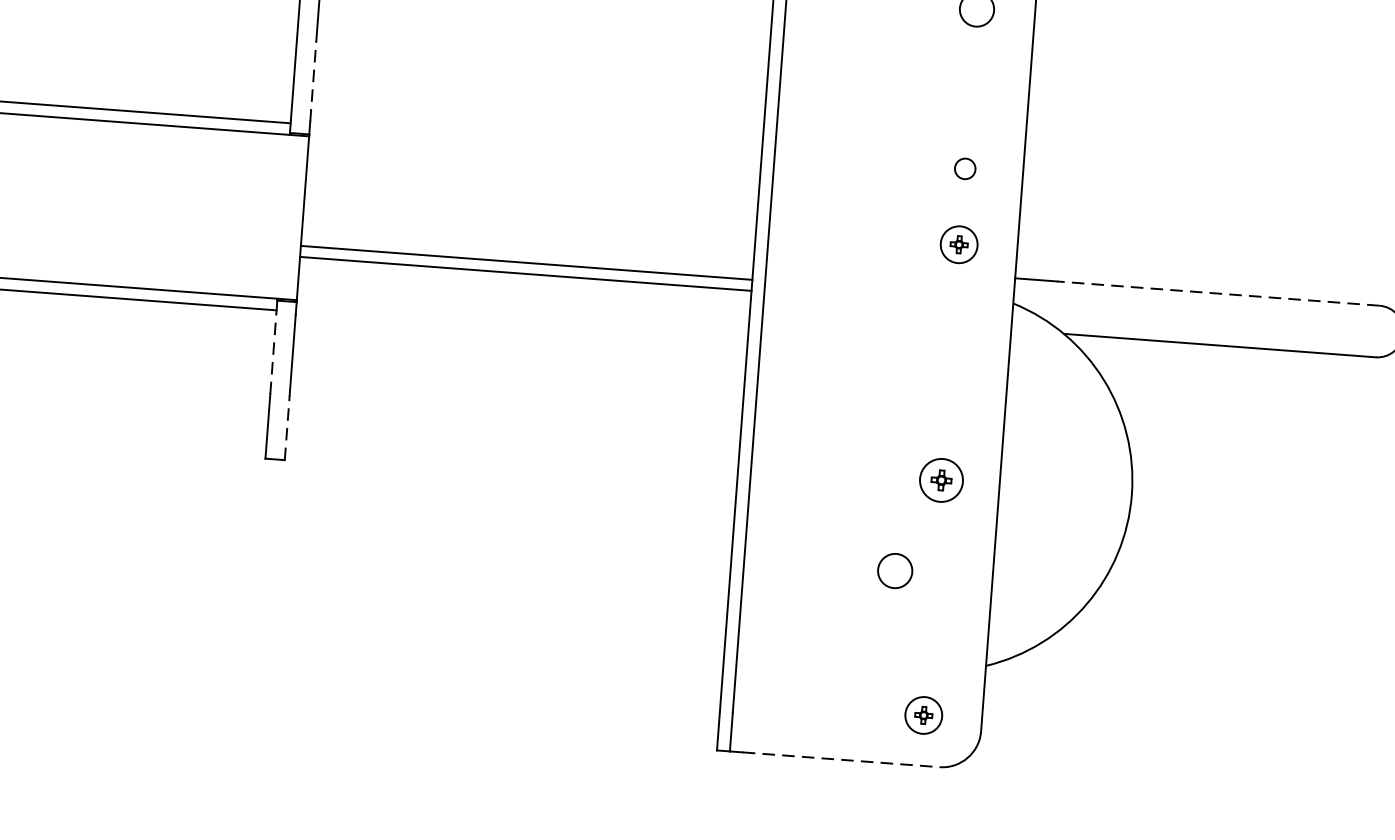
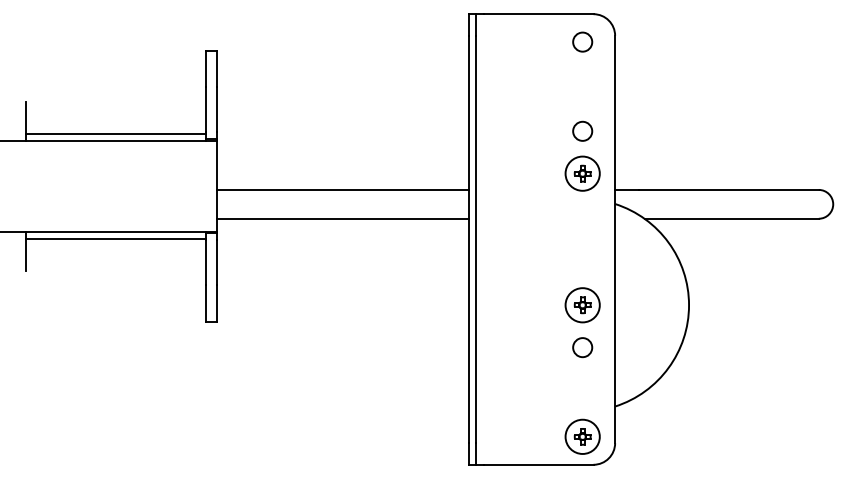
line: (312, 80) -> (216, 109), dashed -> solid
circle: (964, 167) -> (582, 130), size x1.67
part: (958, 244) -> (582, 173), size x1.67
line: (525, 262) -> (342, 218), moved
line: (525, 273) -> (342, 189), moved
line: (1218, 292) -> (728, 189), dashed -> solid
line: (274, 353) -> (206, 262), dashed -> solid
line: (286, 426) -> (216, 302), dashed -> solid
part: (941, 480) -> (582, 305), size x1.43
circle: (894, 570) -> (582, 347), moved
part: (923, 715) -> (582, 436), size x1.67
line: (841, 759) -> (538, 464), dashed -> solid

